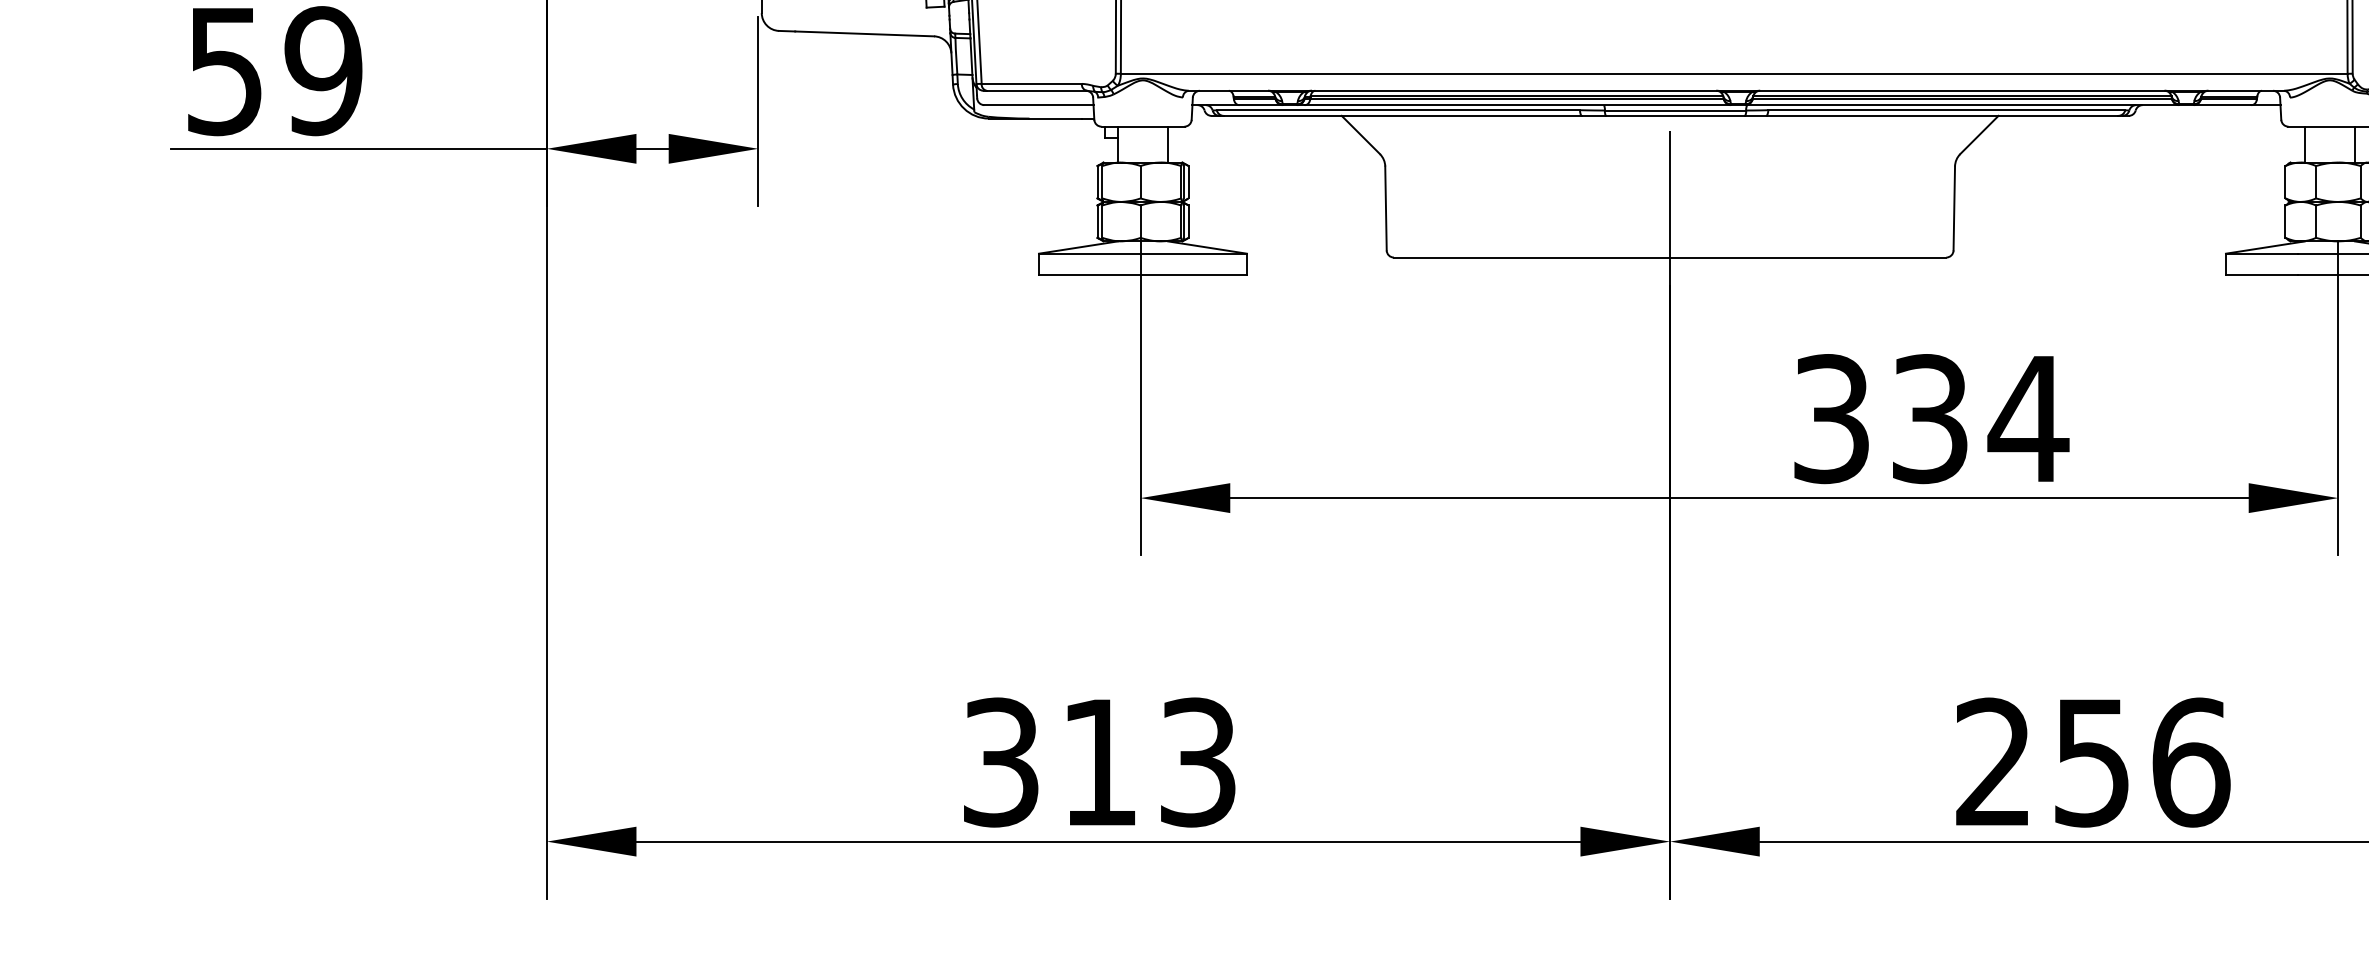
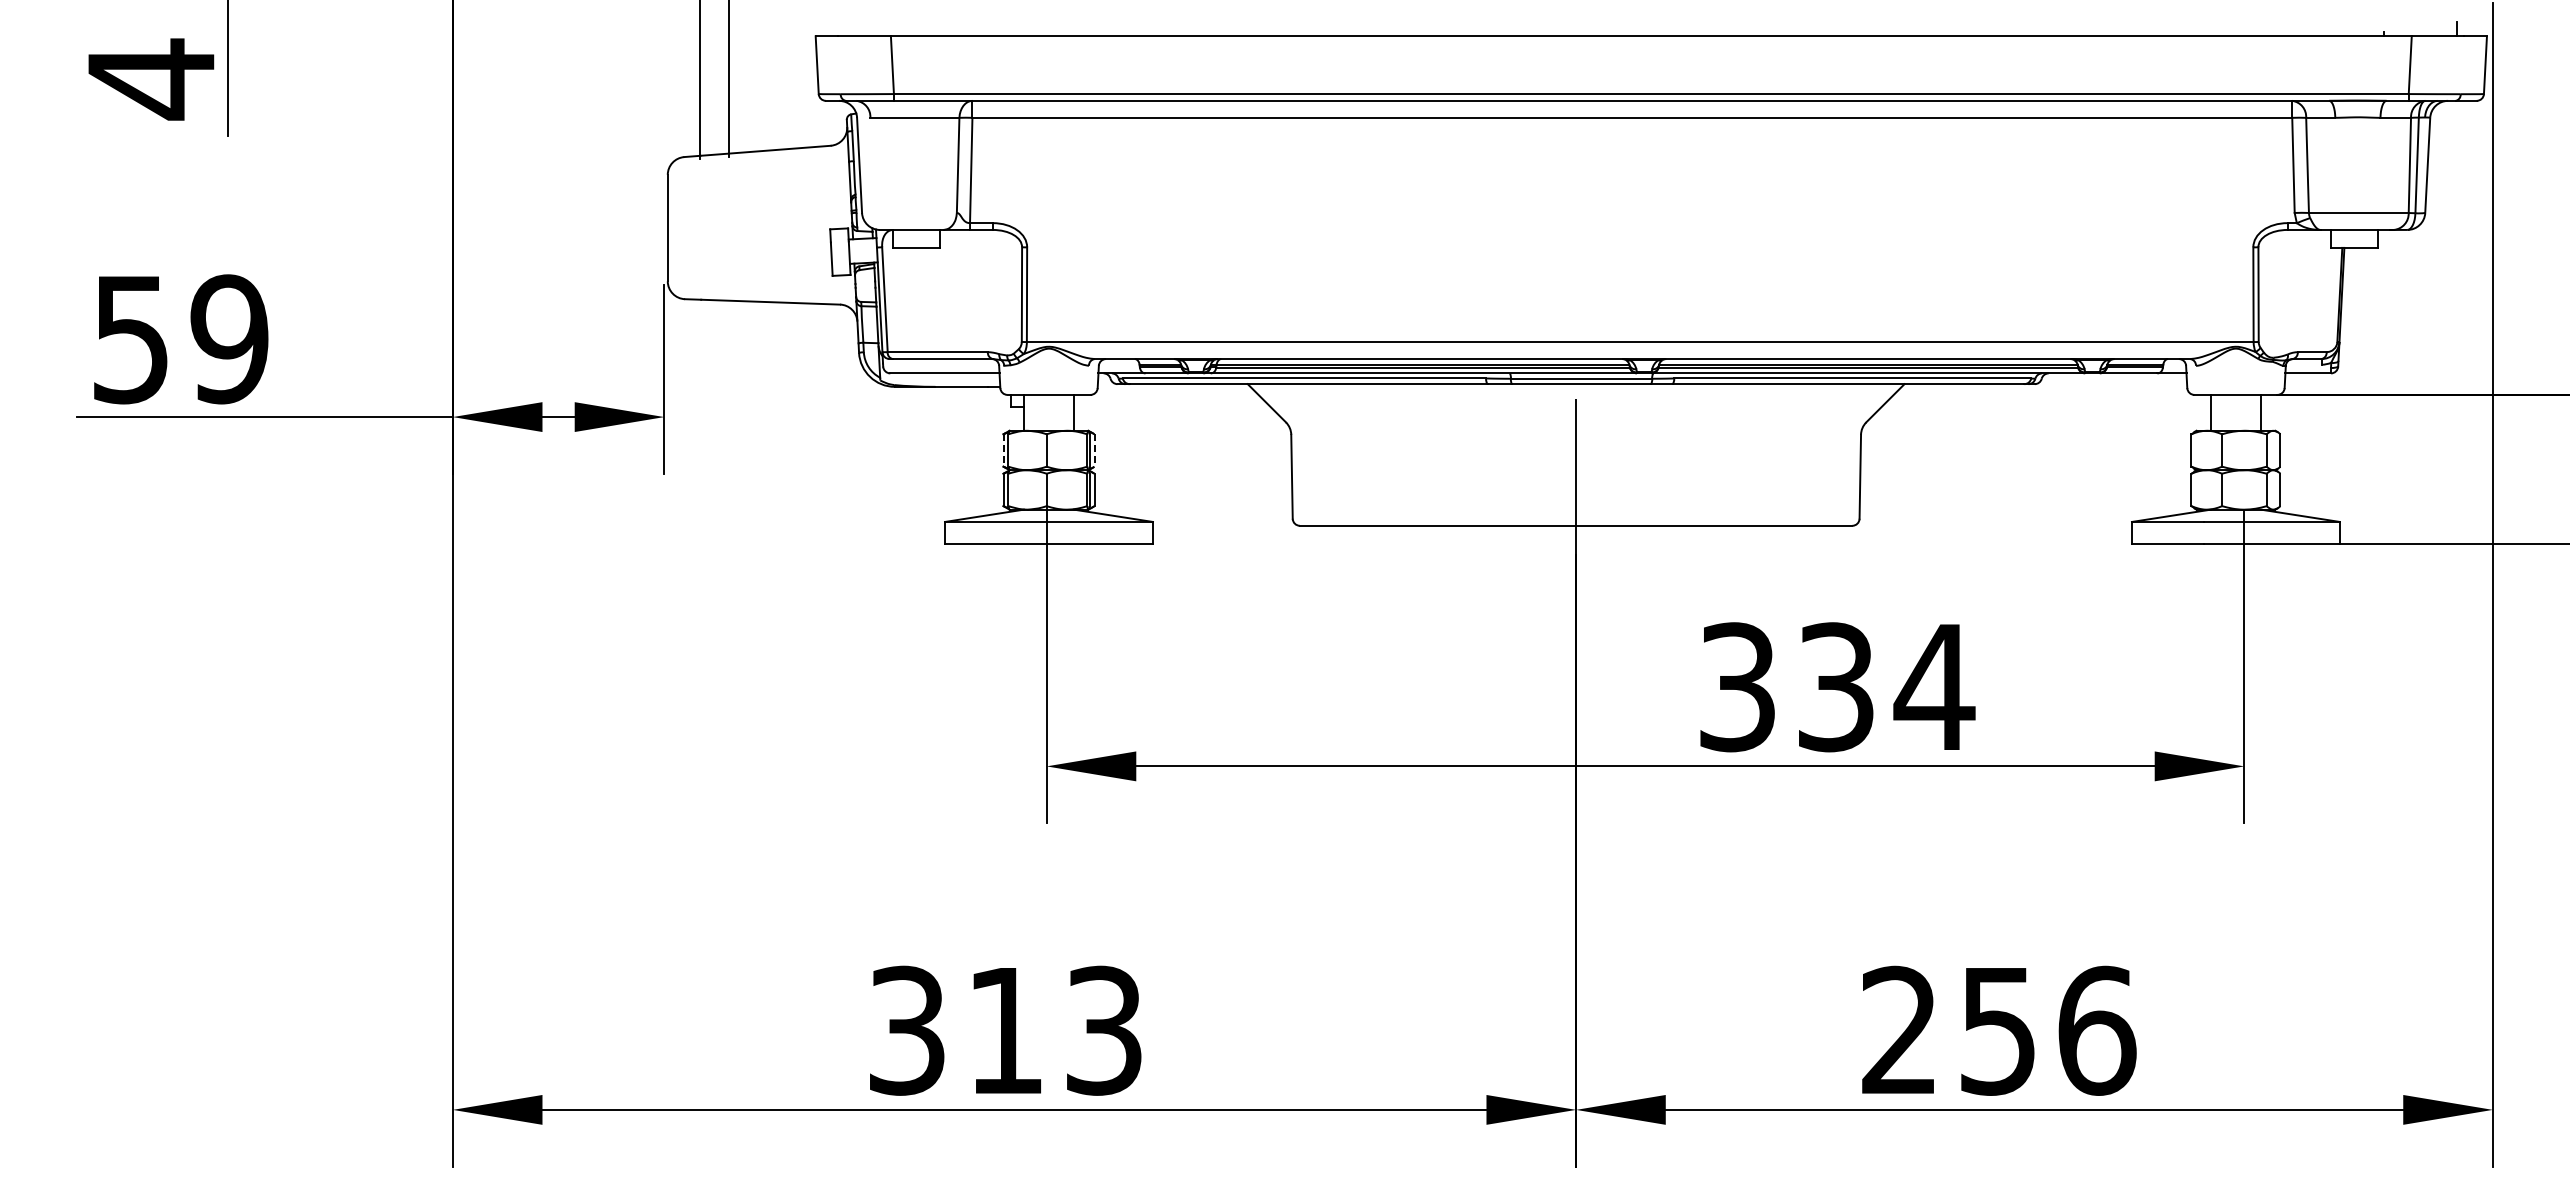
line: (1097, 182) -> (1003, 450), solid -> dashed
line: (1188, 182) -> (1094, 450), solid -> dashed

